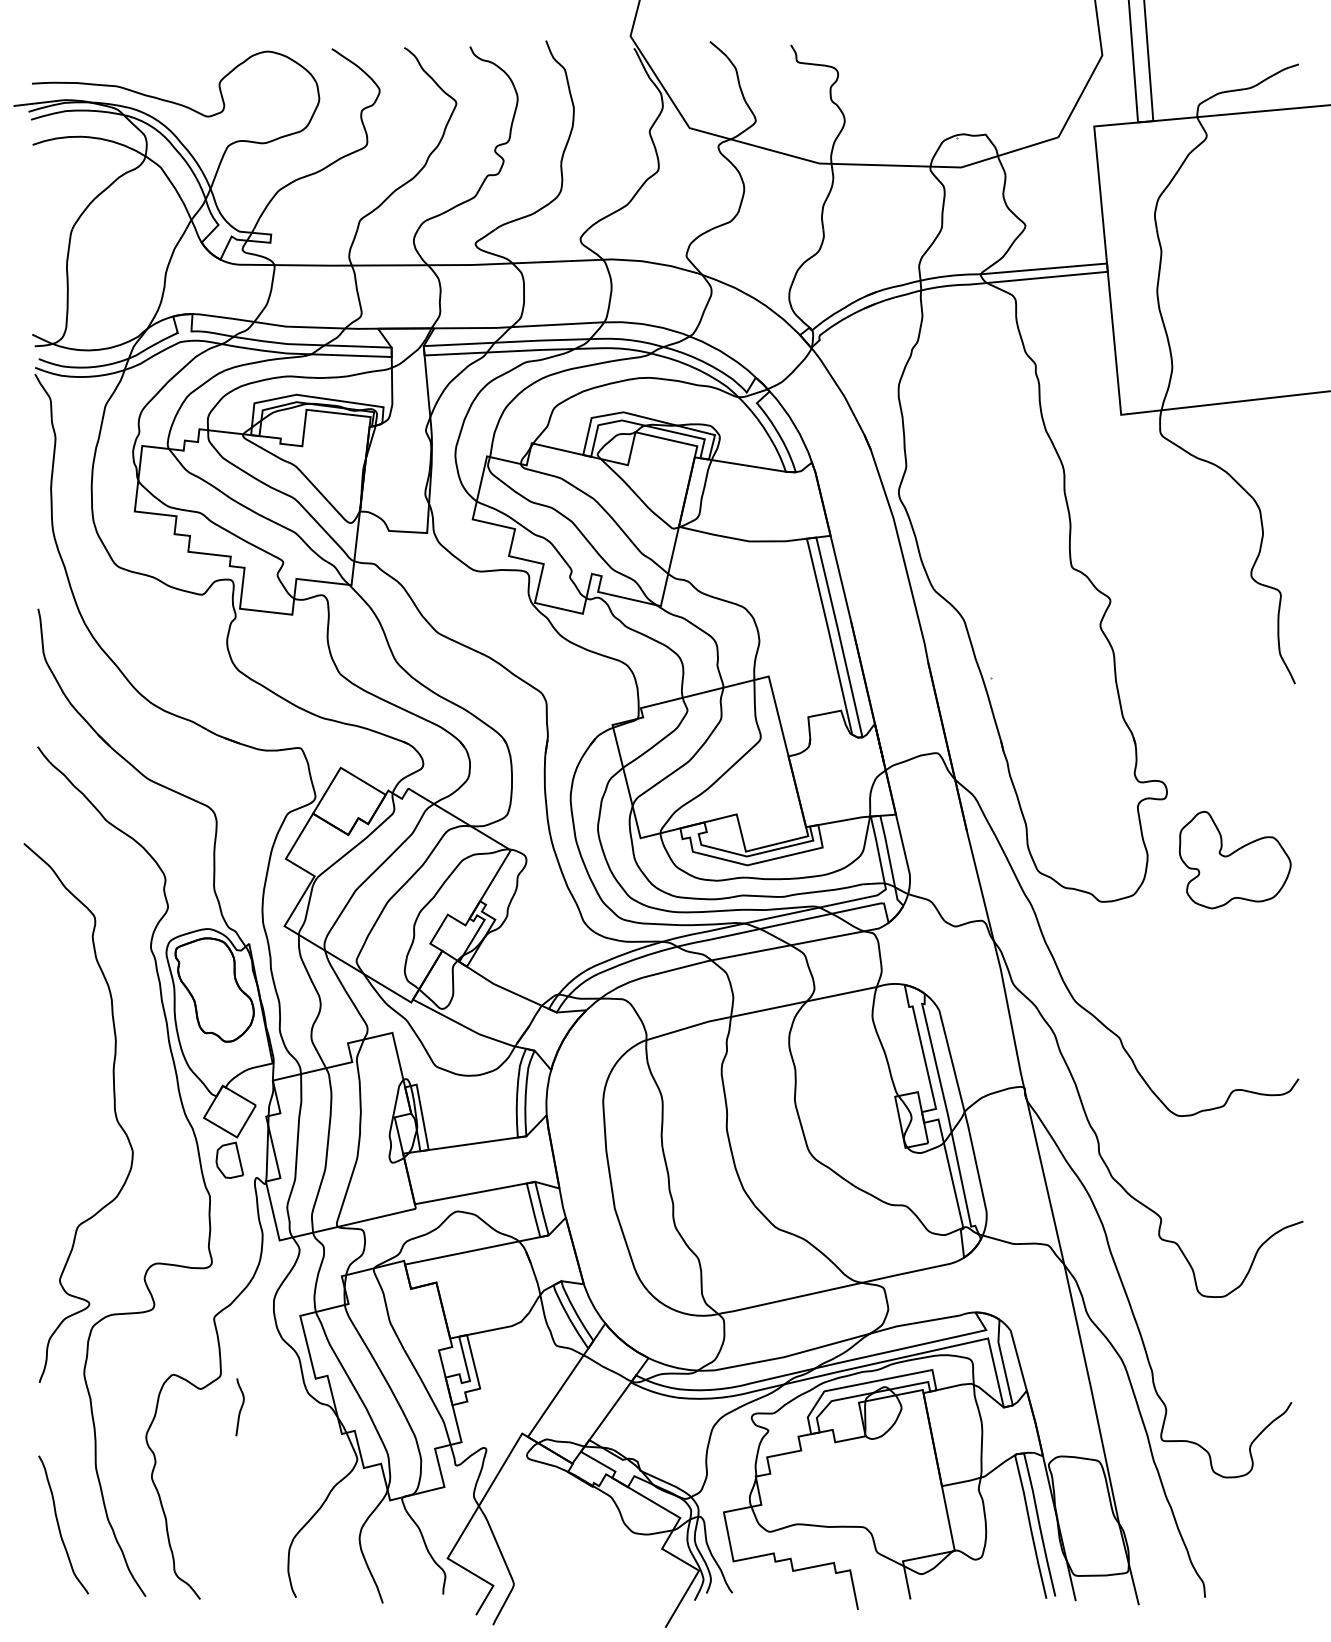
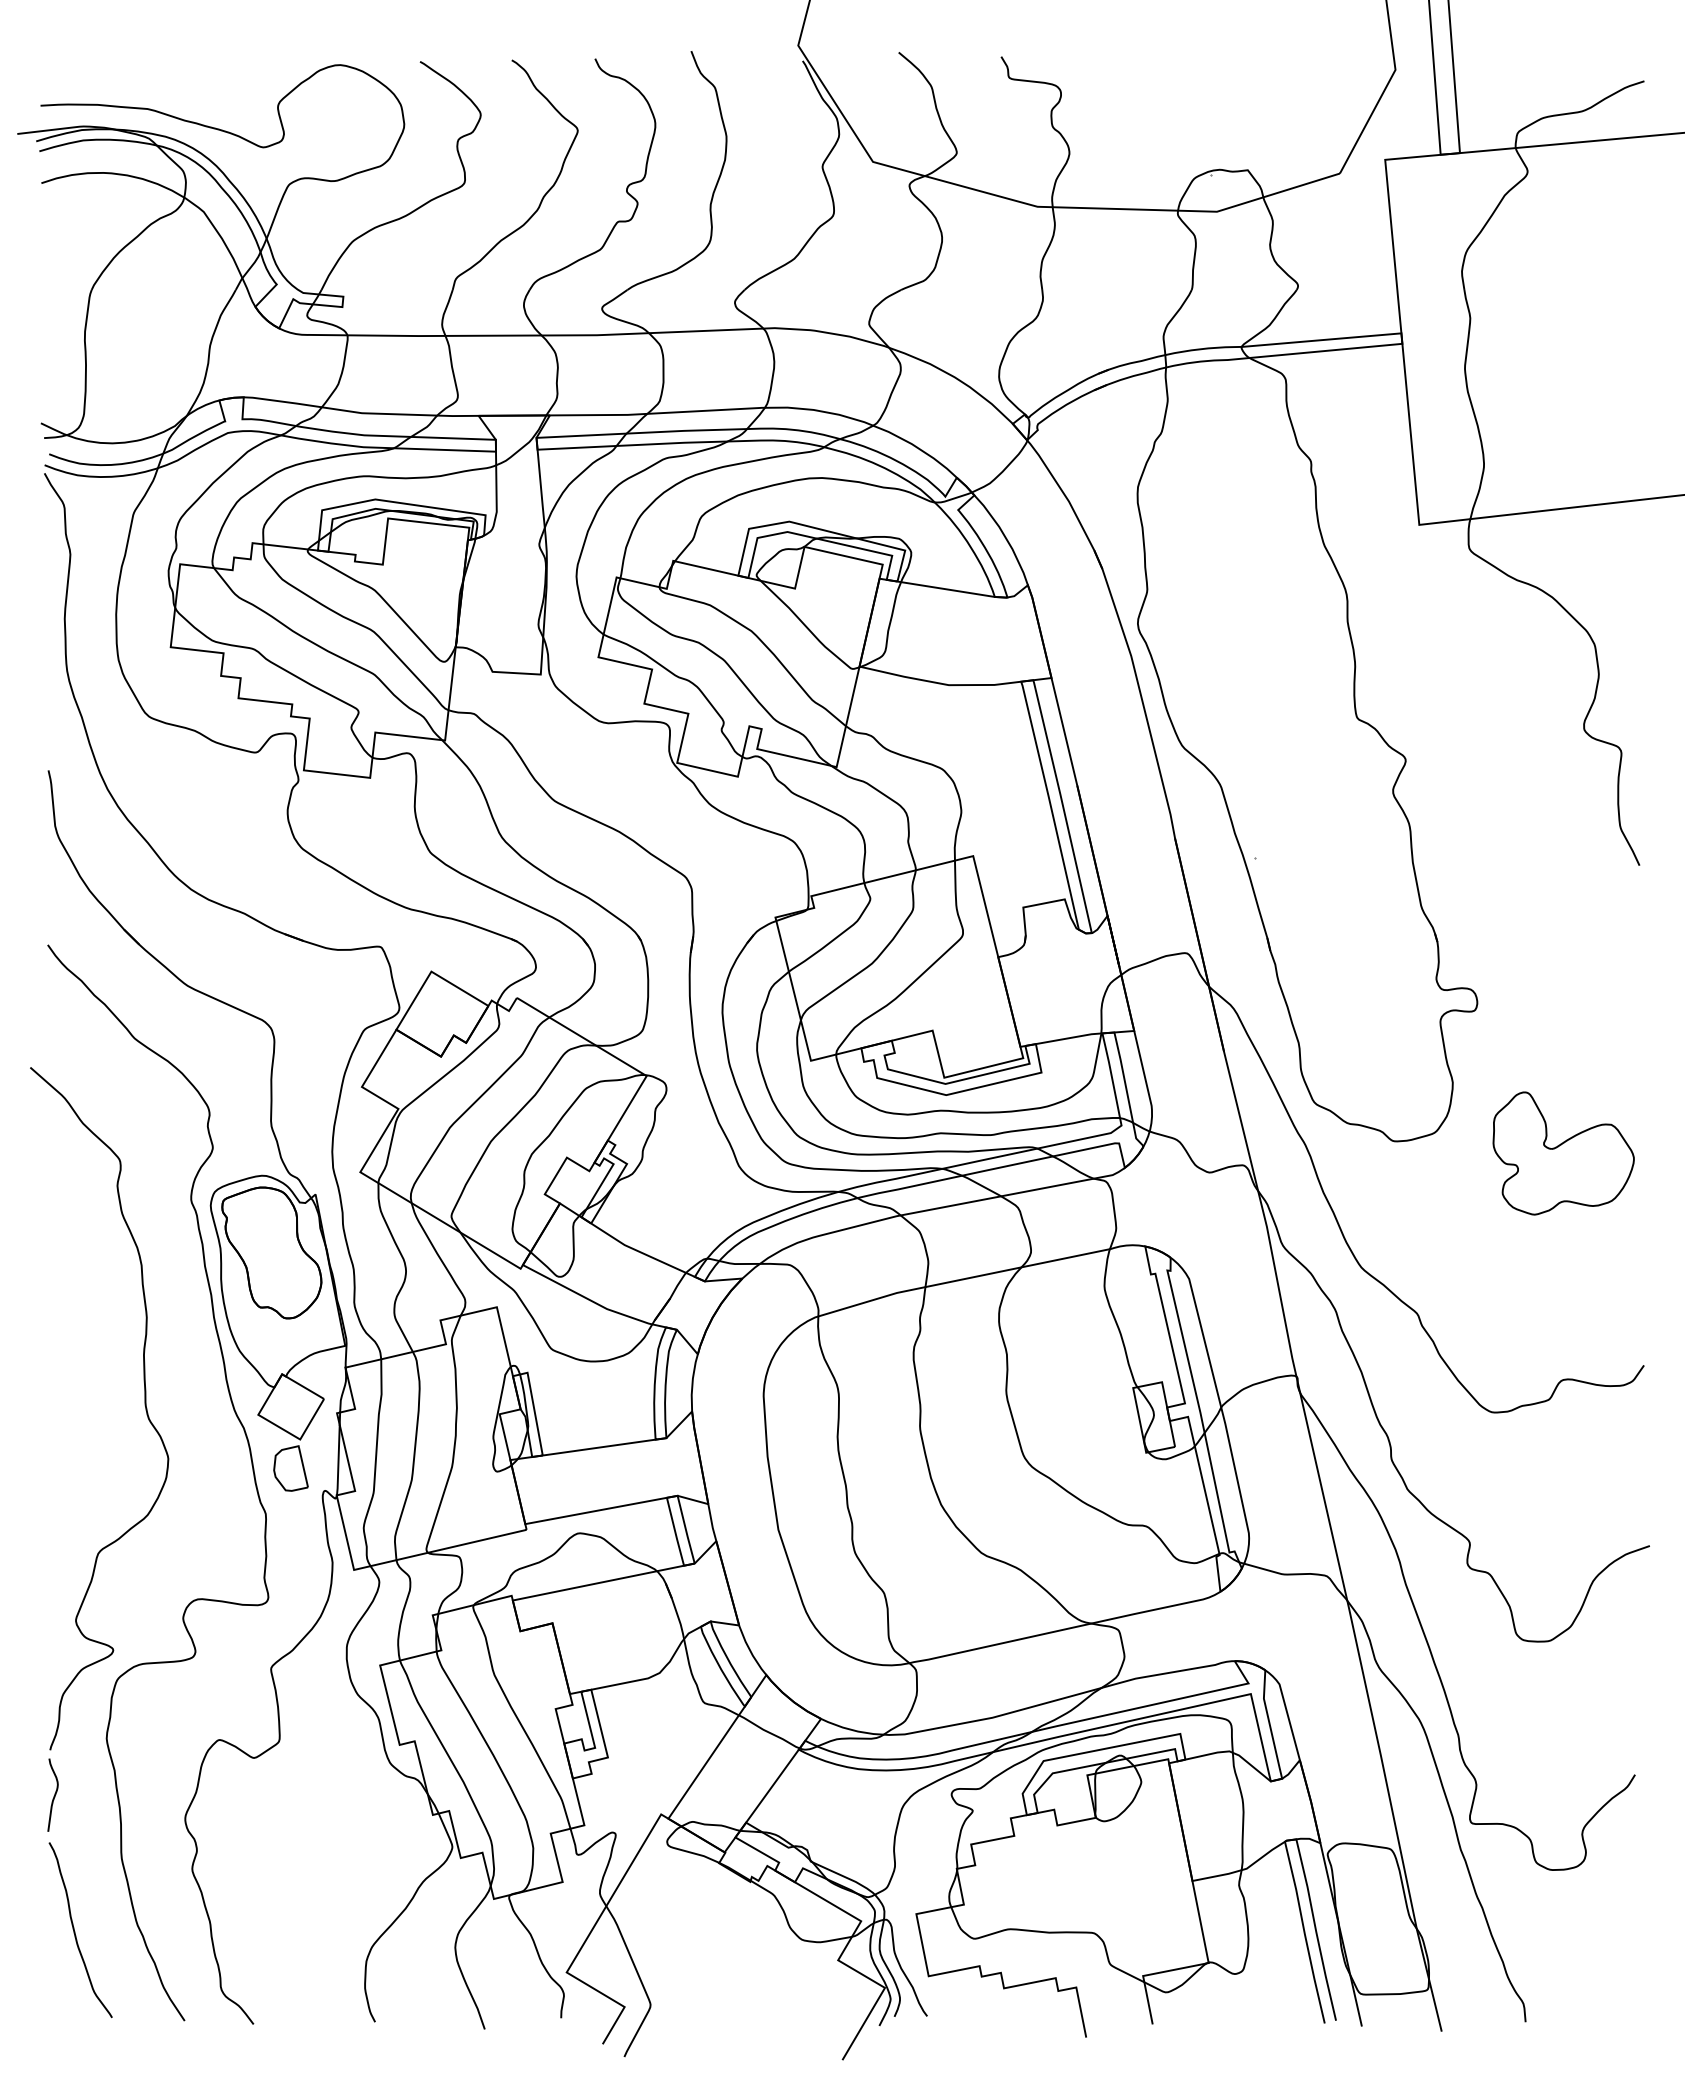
part: (1235, 860) -> (1563, 1153), moved
curve: (241, 1406) -> (54, 1794), moved

